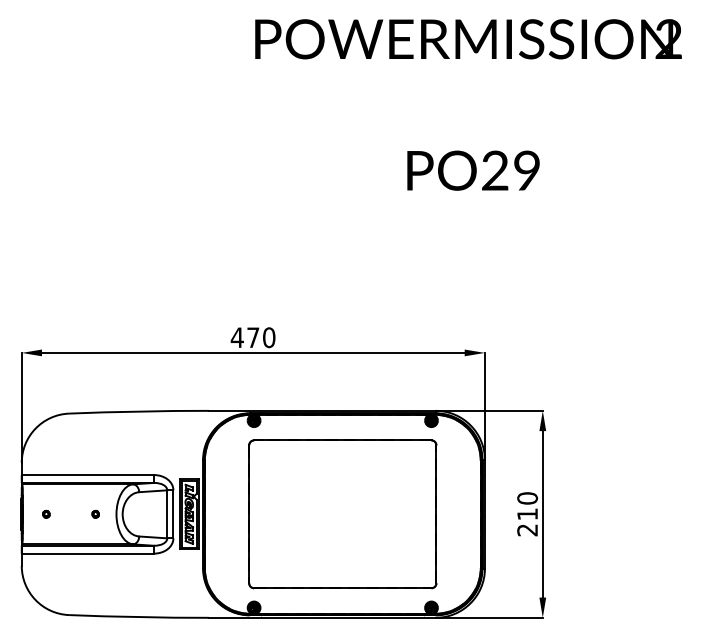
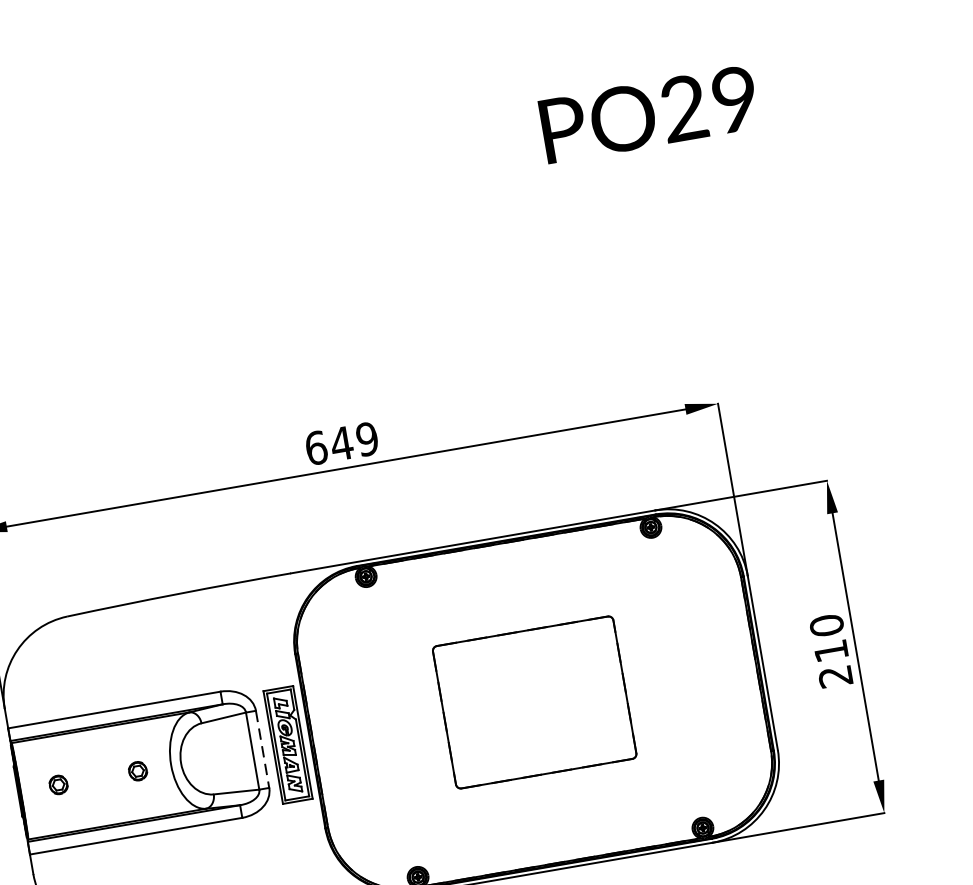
text: (252, 337) -> (340, 443), 470 -> 649
part: (46, 513) -> (58, 783), size x1.6
part: (95, 513) -> (137, 769), size x1.6
line: (173, 514) -> (262, 749), solid -> dashed
part: (342, 514) -> (534, 702), size x0.6

